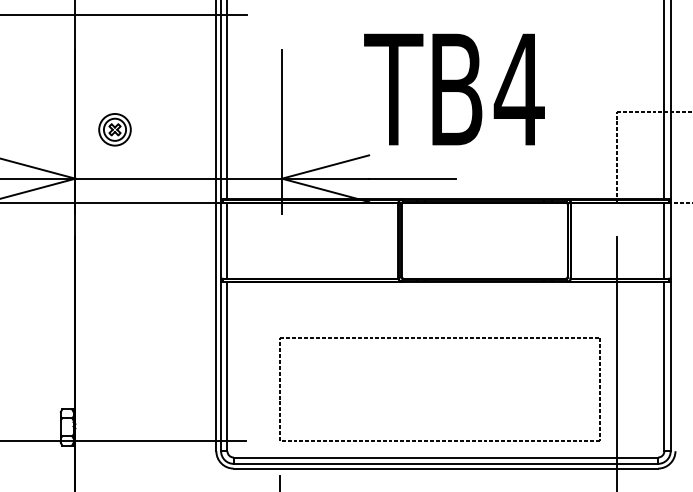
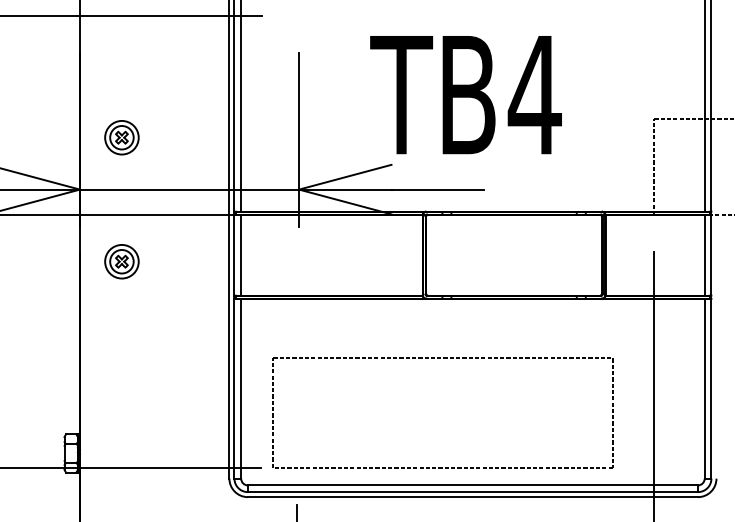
text: (453, 89) -> (465, 95), moved
part: (114, 246) -> (121, 261), added
part: (437, 337) -> (440, 358), moved

